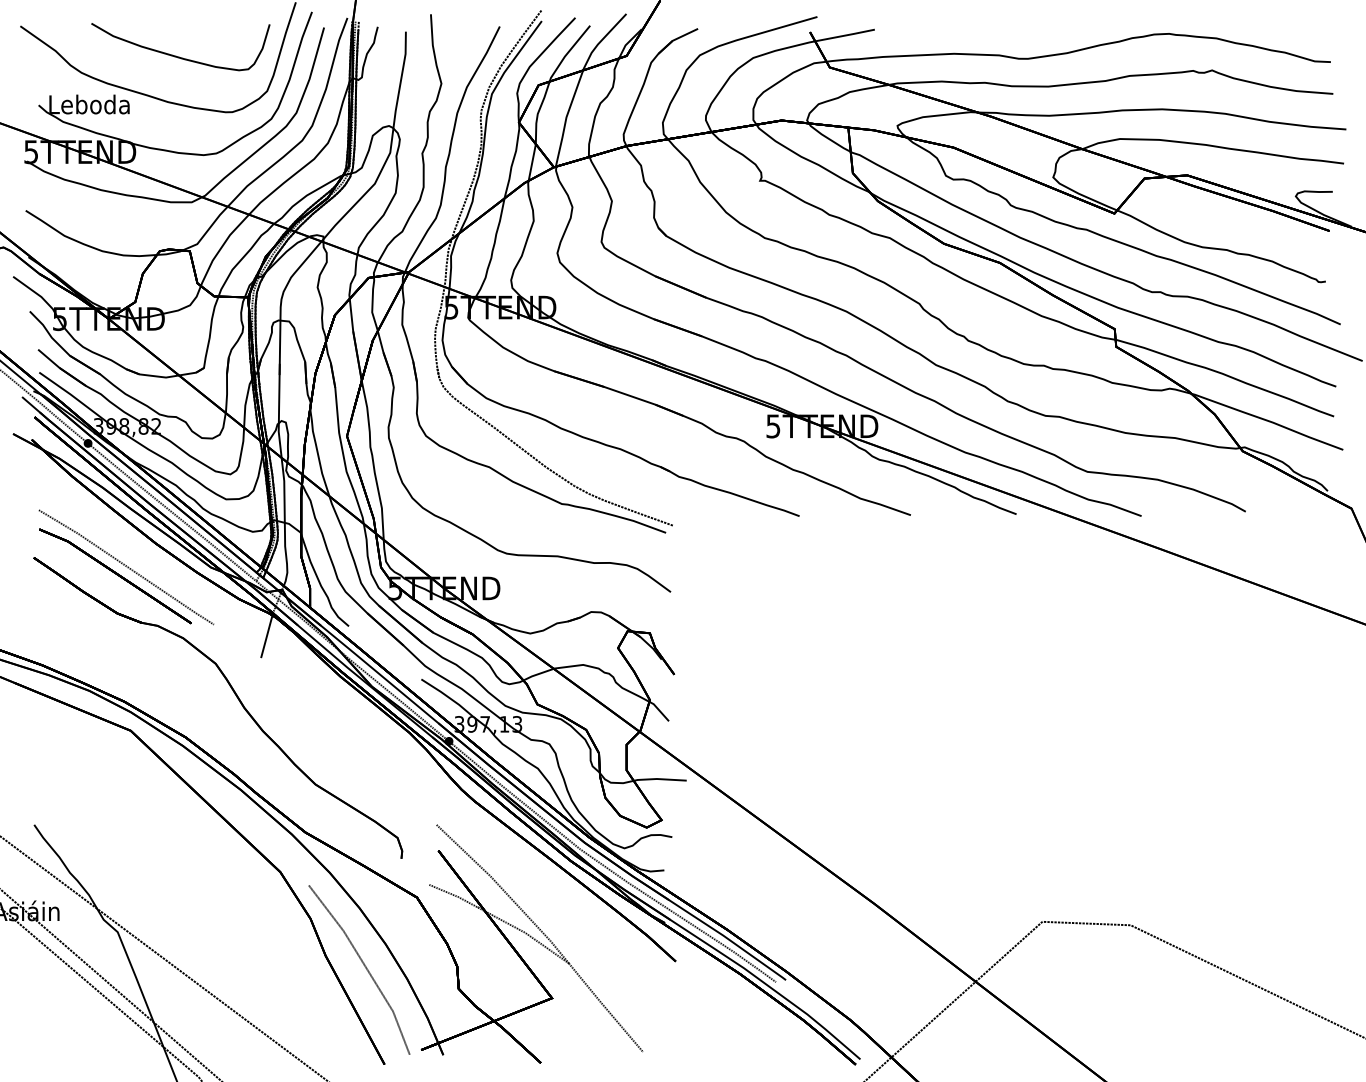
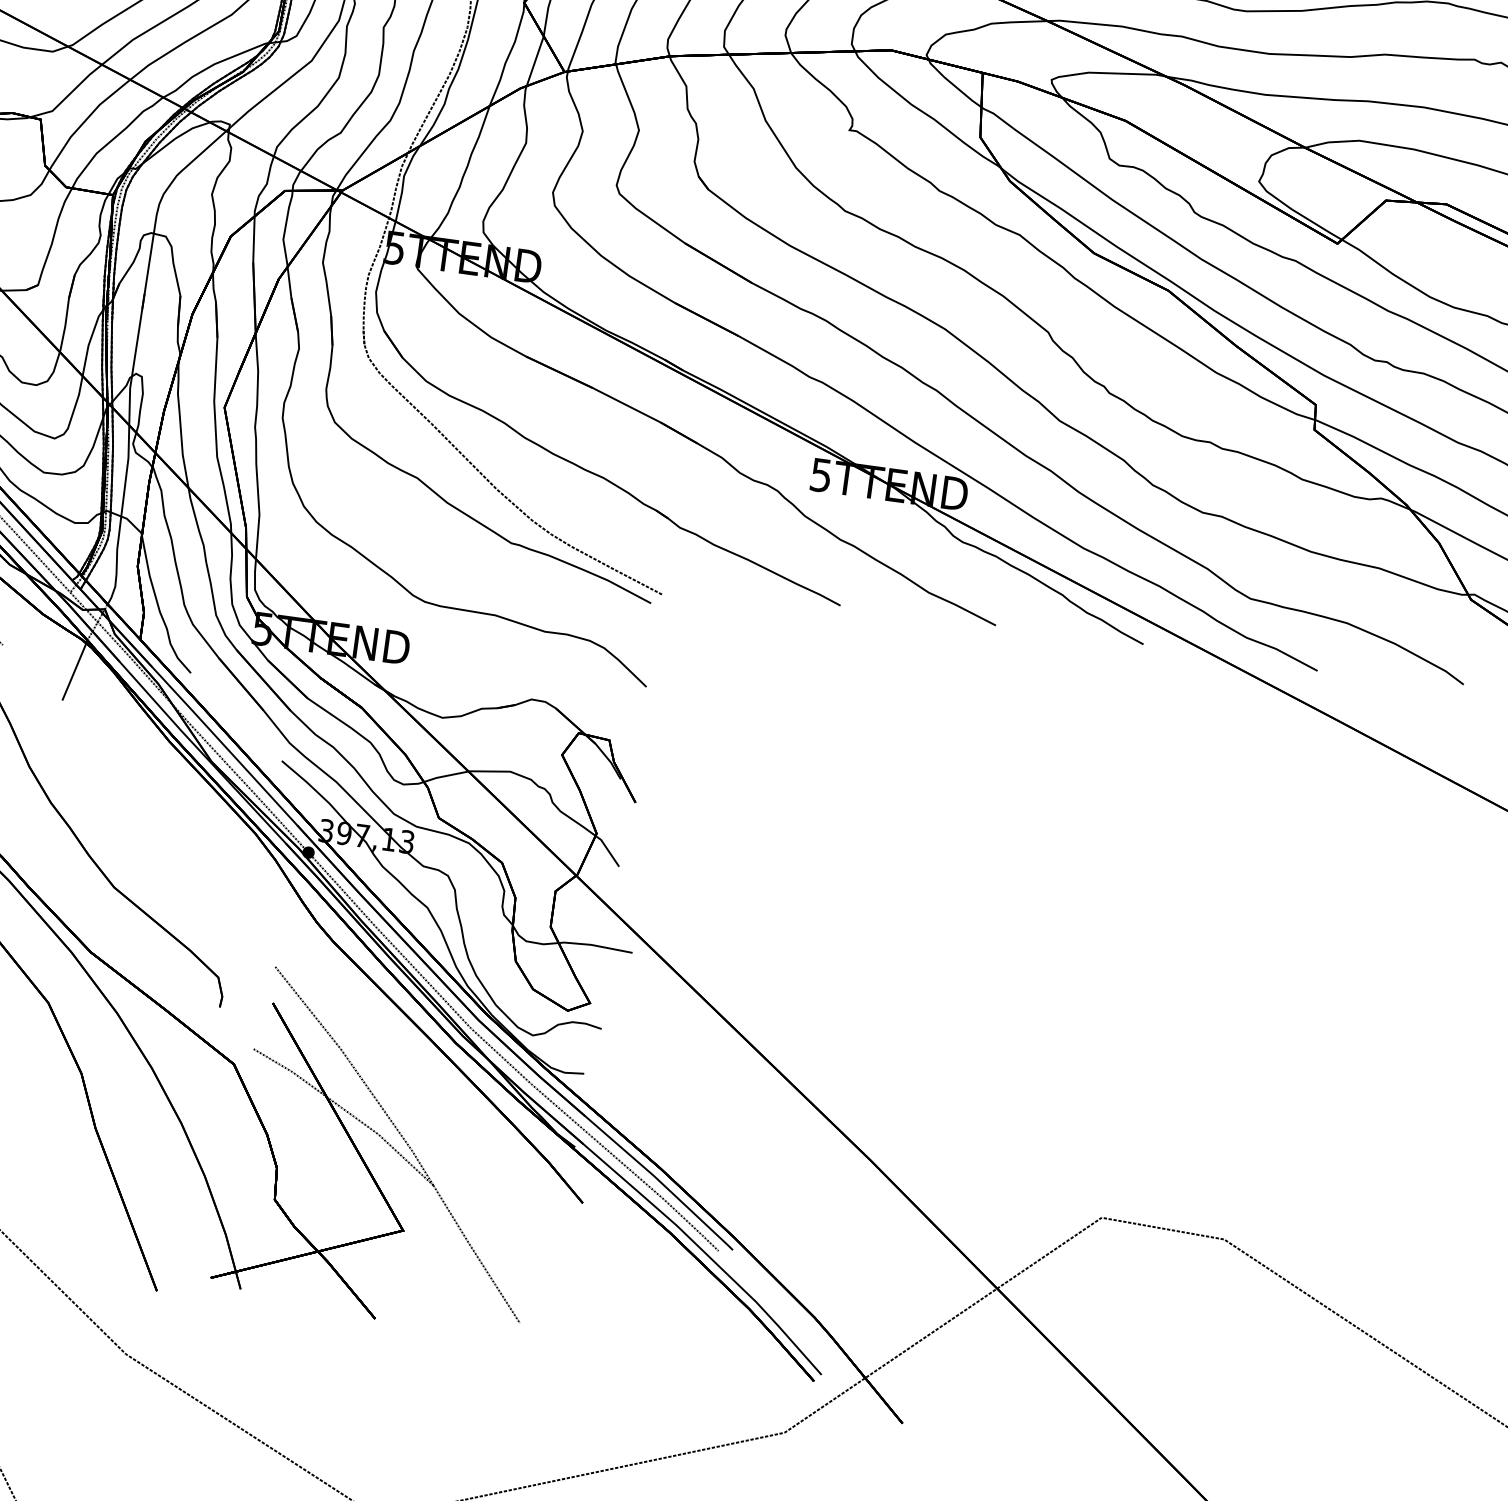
curve: (363, 965) -> (146, 1148), removed

